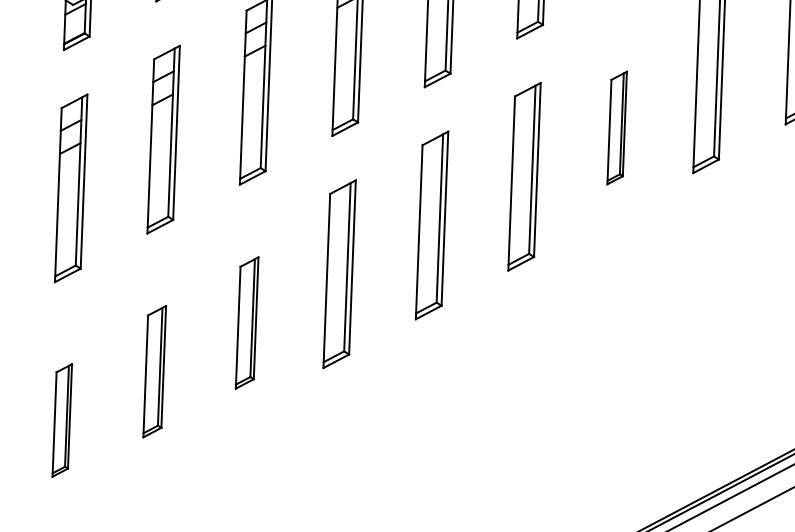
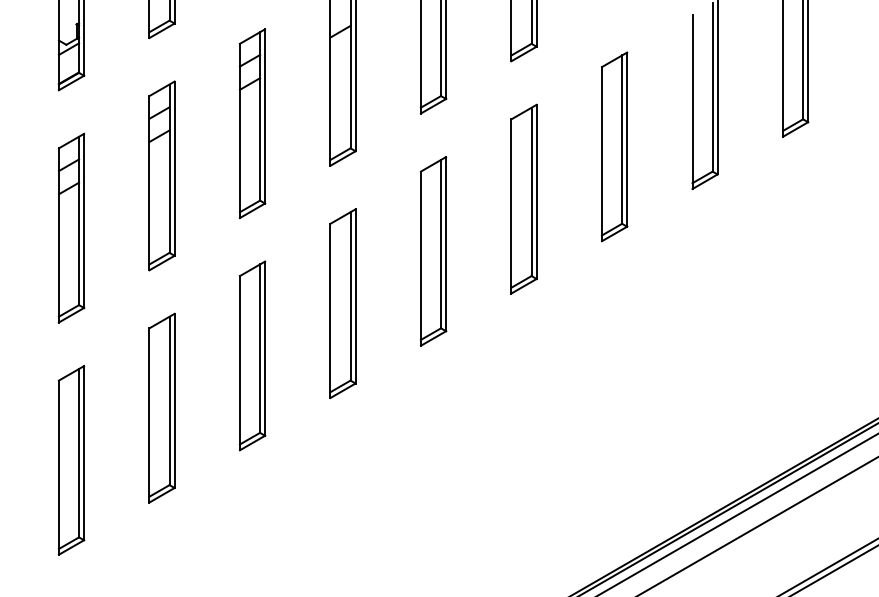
part: (616, 127) -> (614, 146), size x1.67
part: (247, 322) -> (252, 355), size x1.43
part: (154, 371) -> (161, 407), size x1.43
part: (62, 420) -> (71, 460), size x1.67

